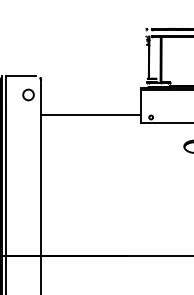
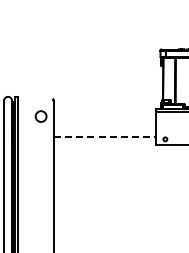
line: (21, 75) -> (33, 96), removed
line: (91, 114) -> (104, 136), solid -> dashed

